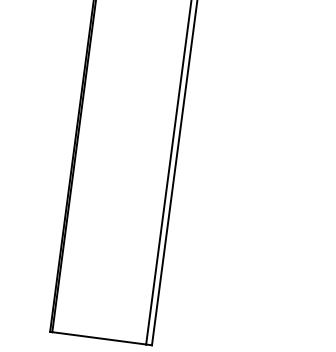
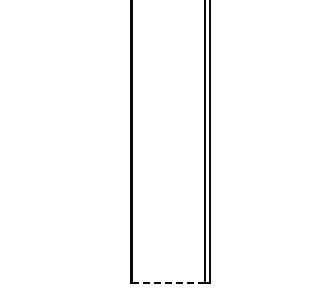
line: (98, 338) -> (168, 283), solid -> dashed

